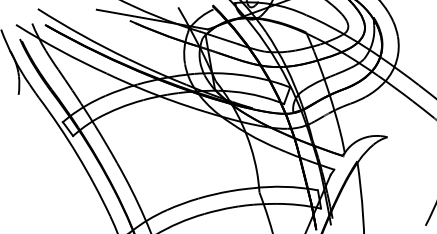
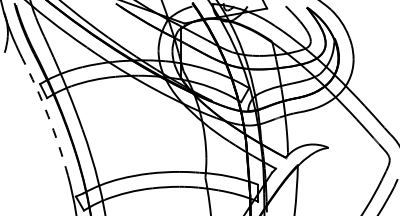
arc: (77, 154) -> (48, 115), solid -> dashed

